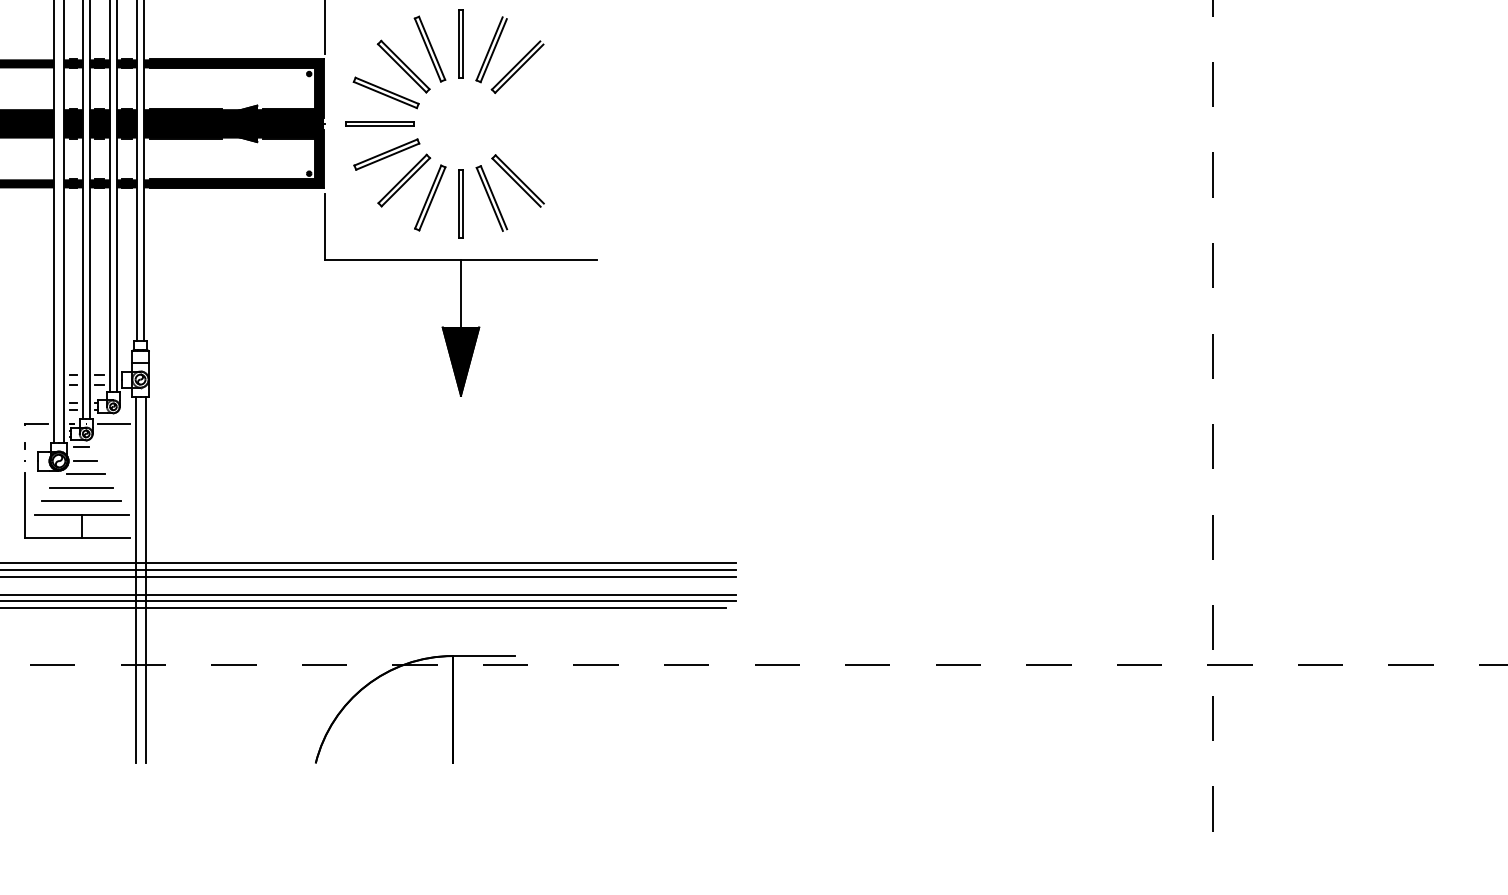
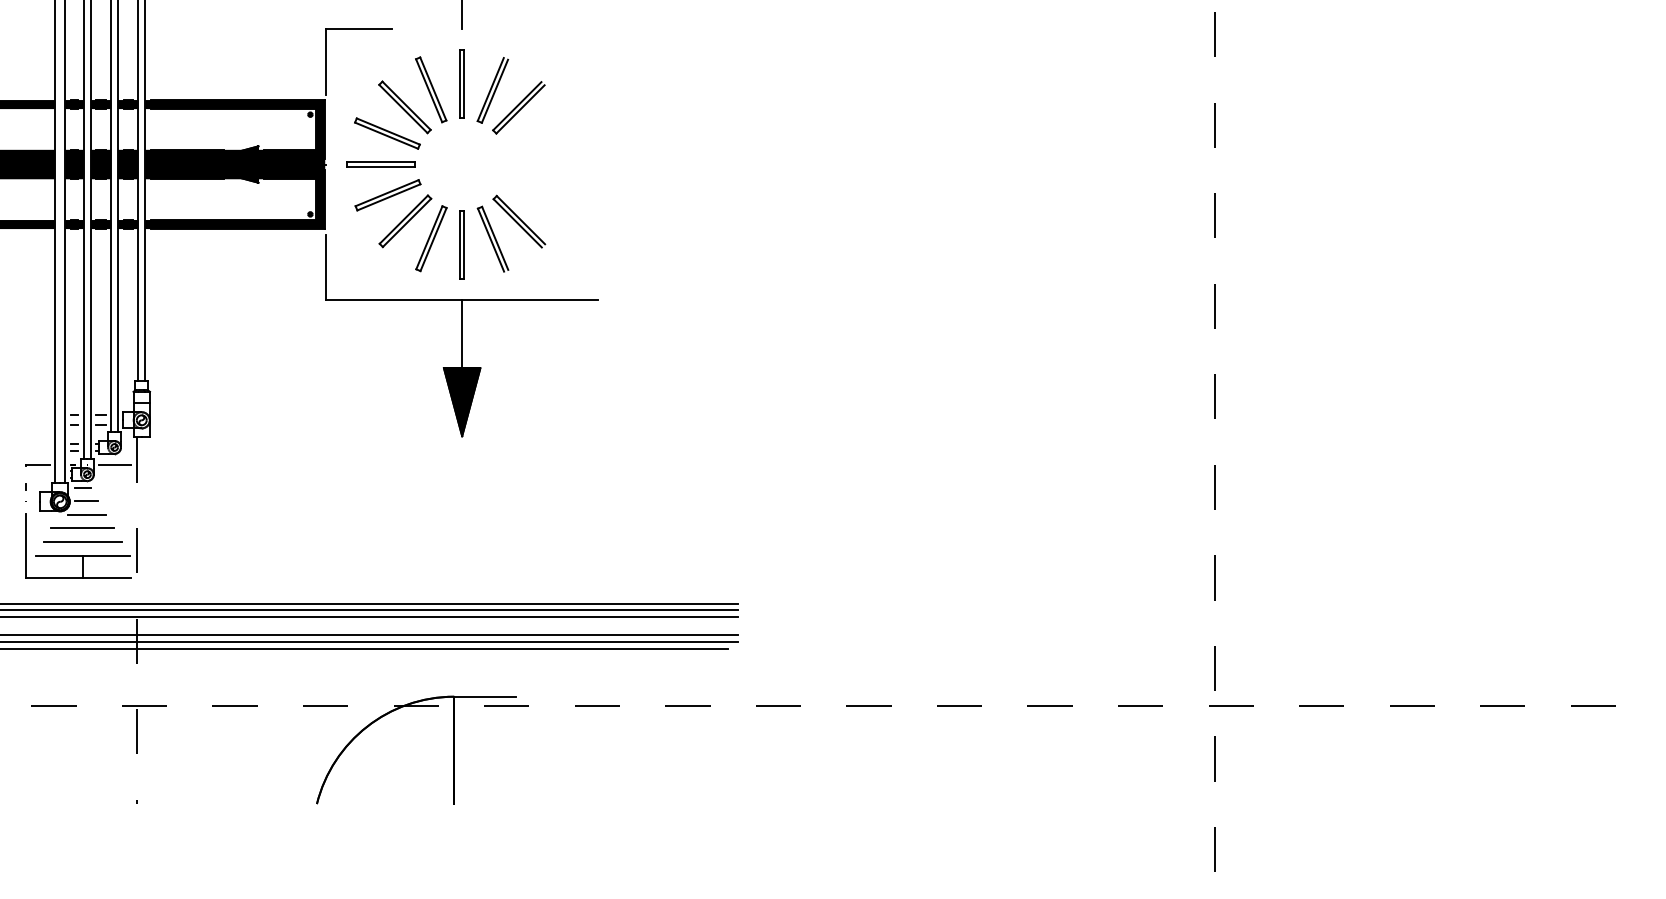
line: (145, 579) -> (146, 620), removed
line: (135, 580) -> (136, 621), solid -> dashed

